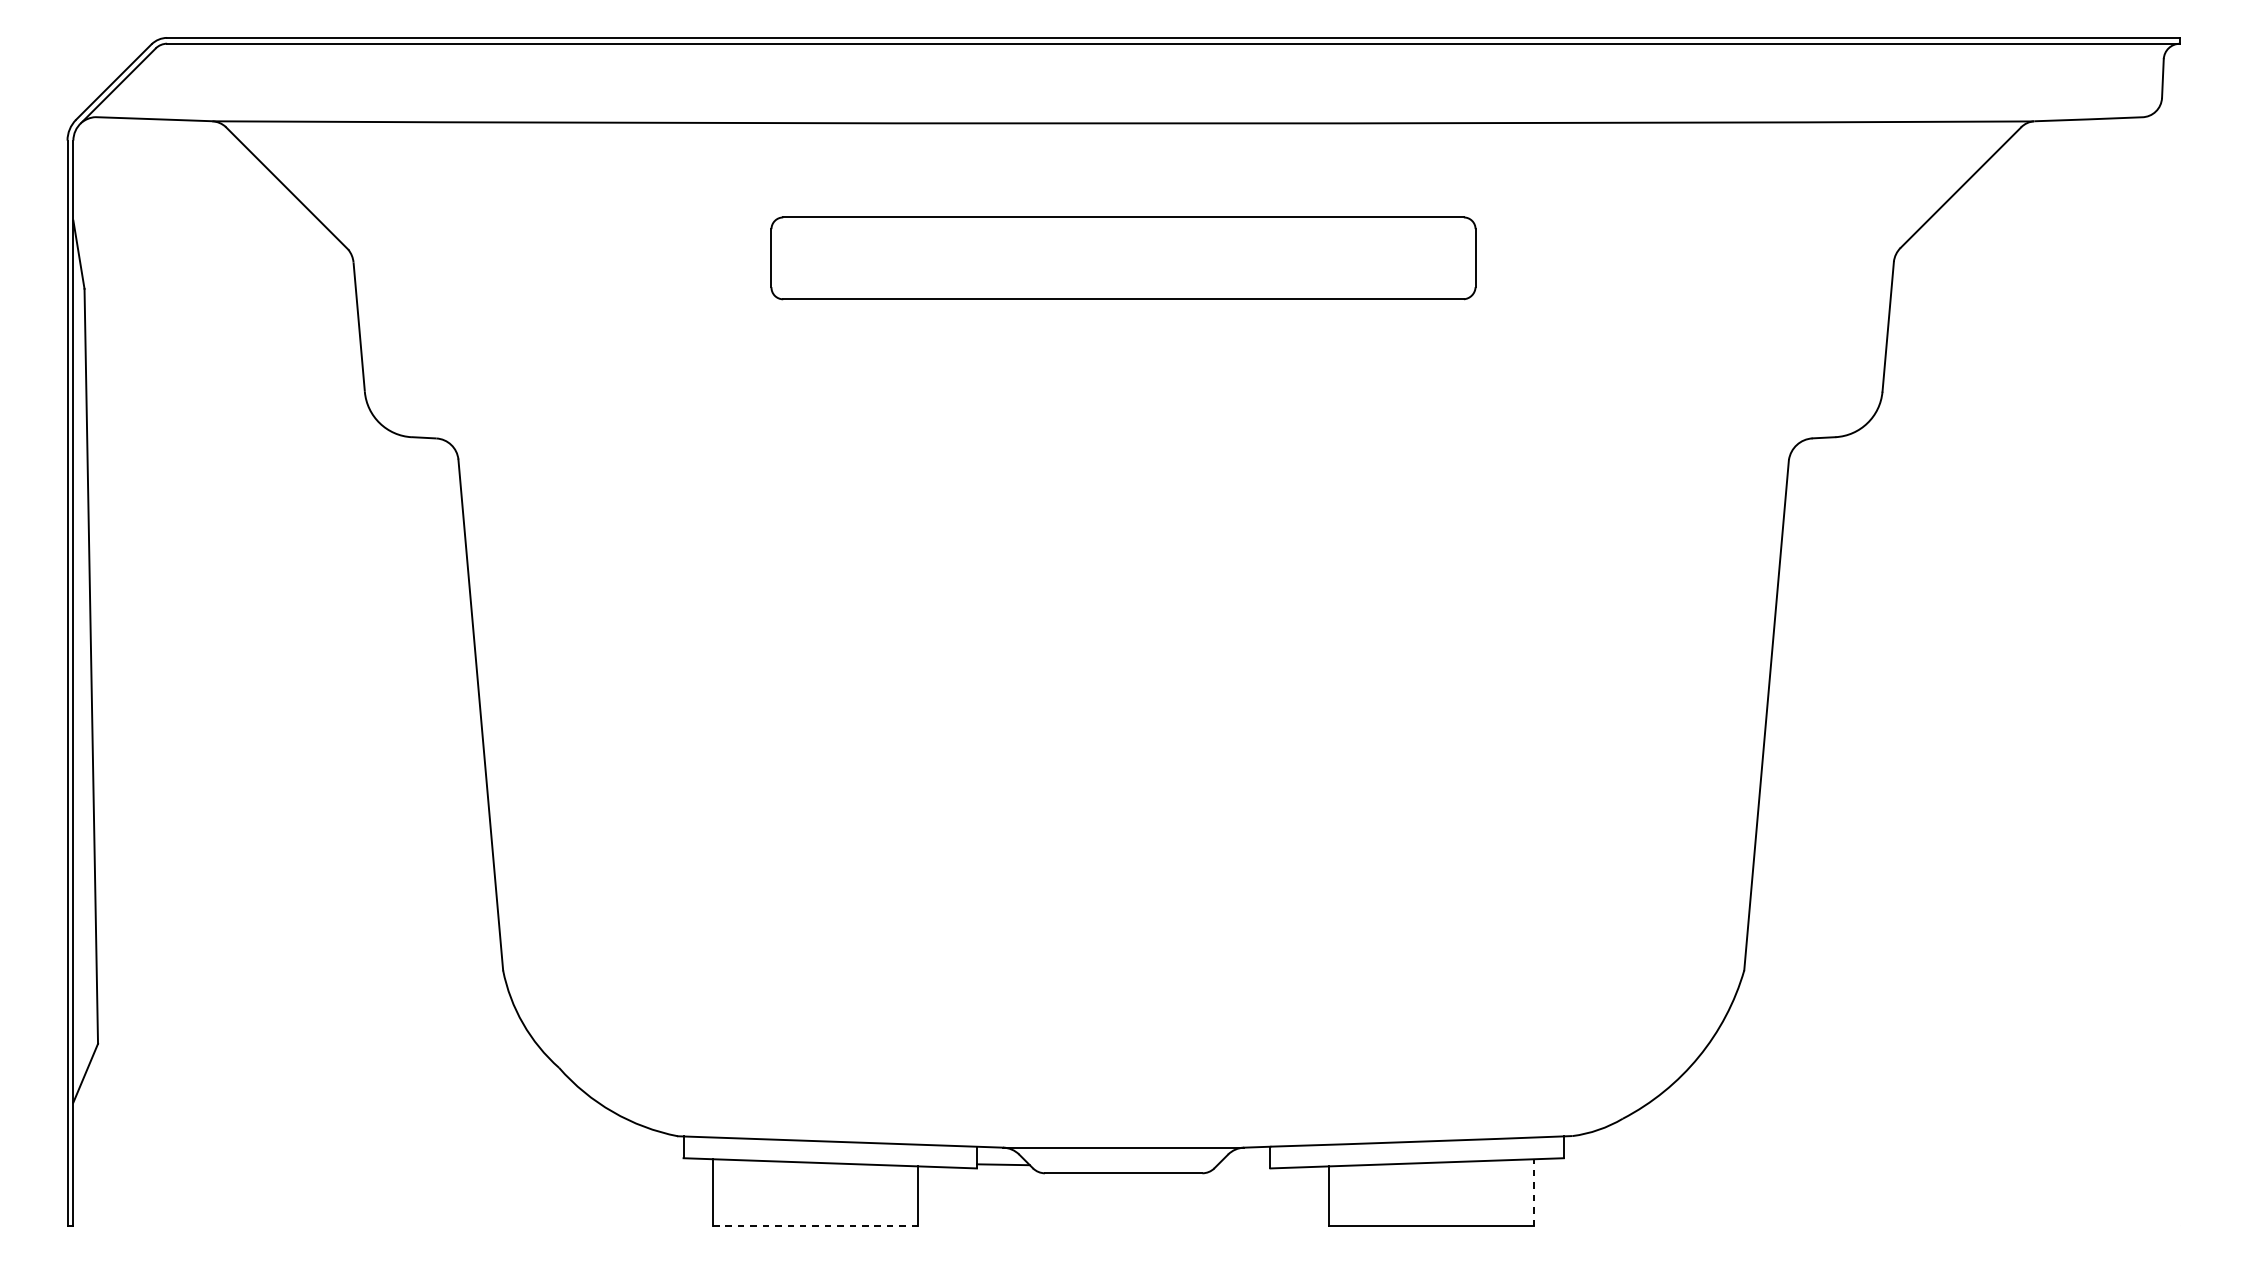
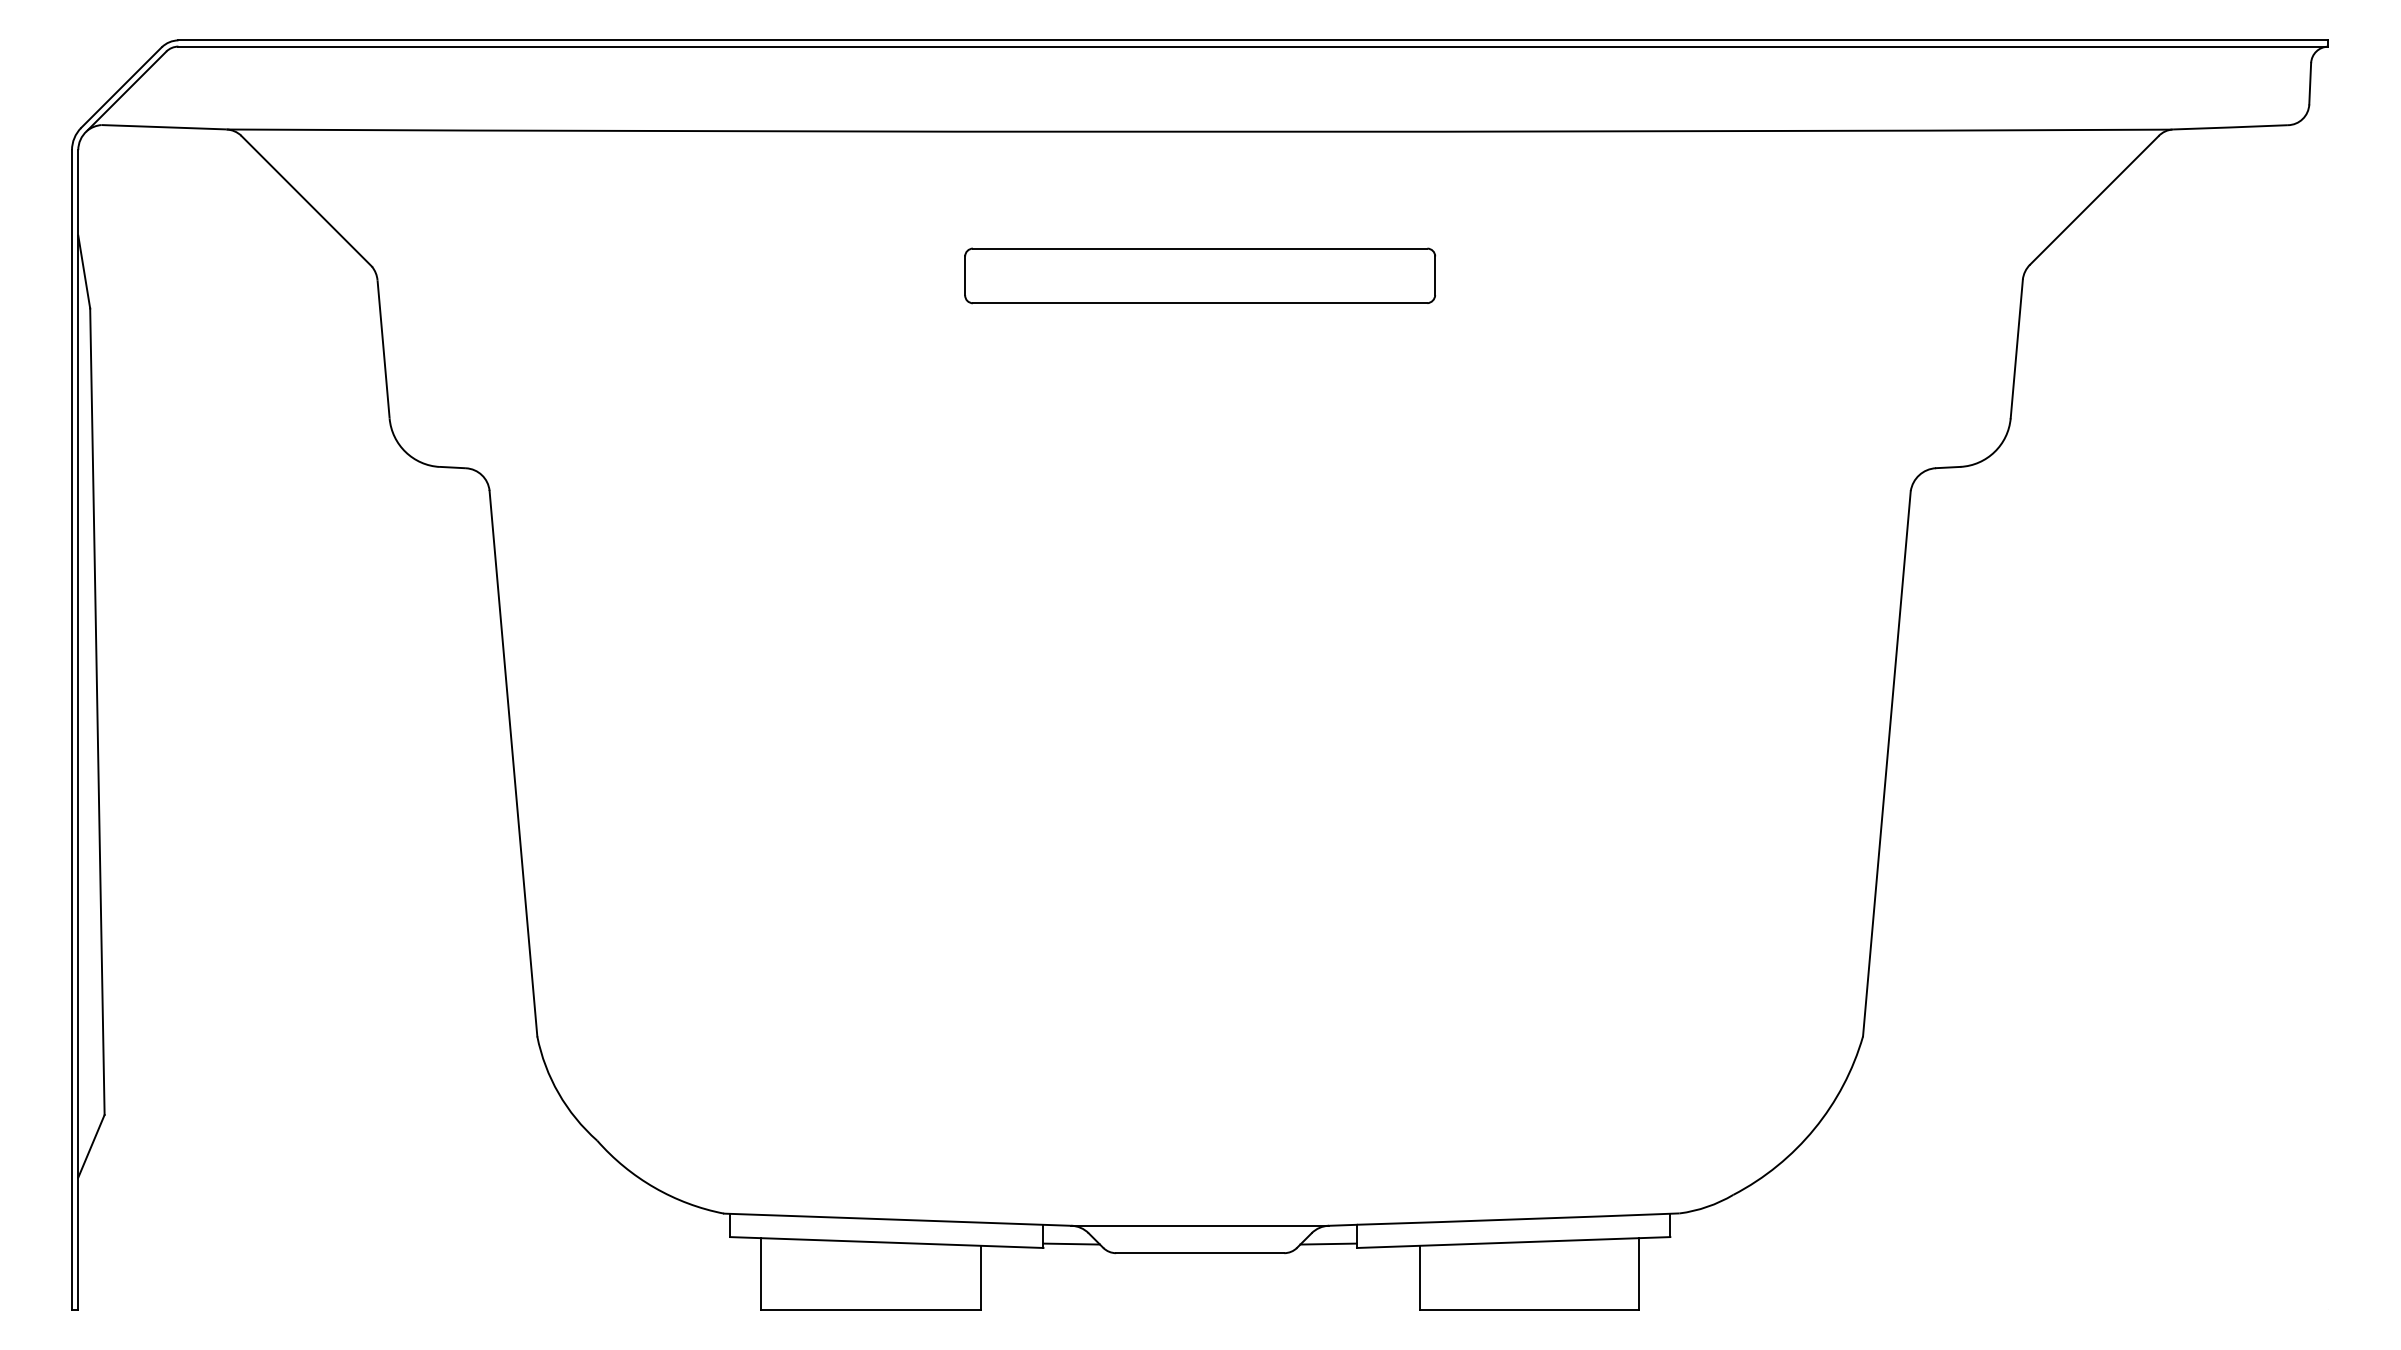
part: (1124, 257) -> (1200, 275), size x0.62
line: (1243, 1164) -> (1328, 1243), added
line: (1534, 1192) -> (1638, 1273), dashed -> solid
line: (815, 1226) -> (871, 1309), dashed -> solid

